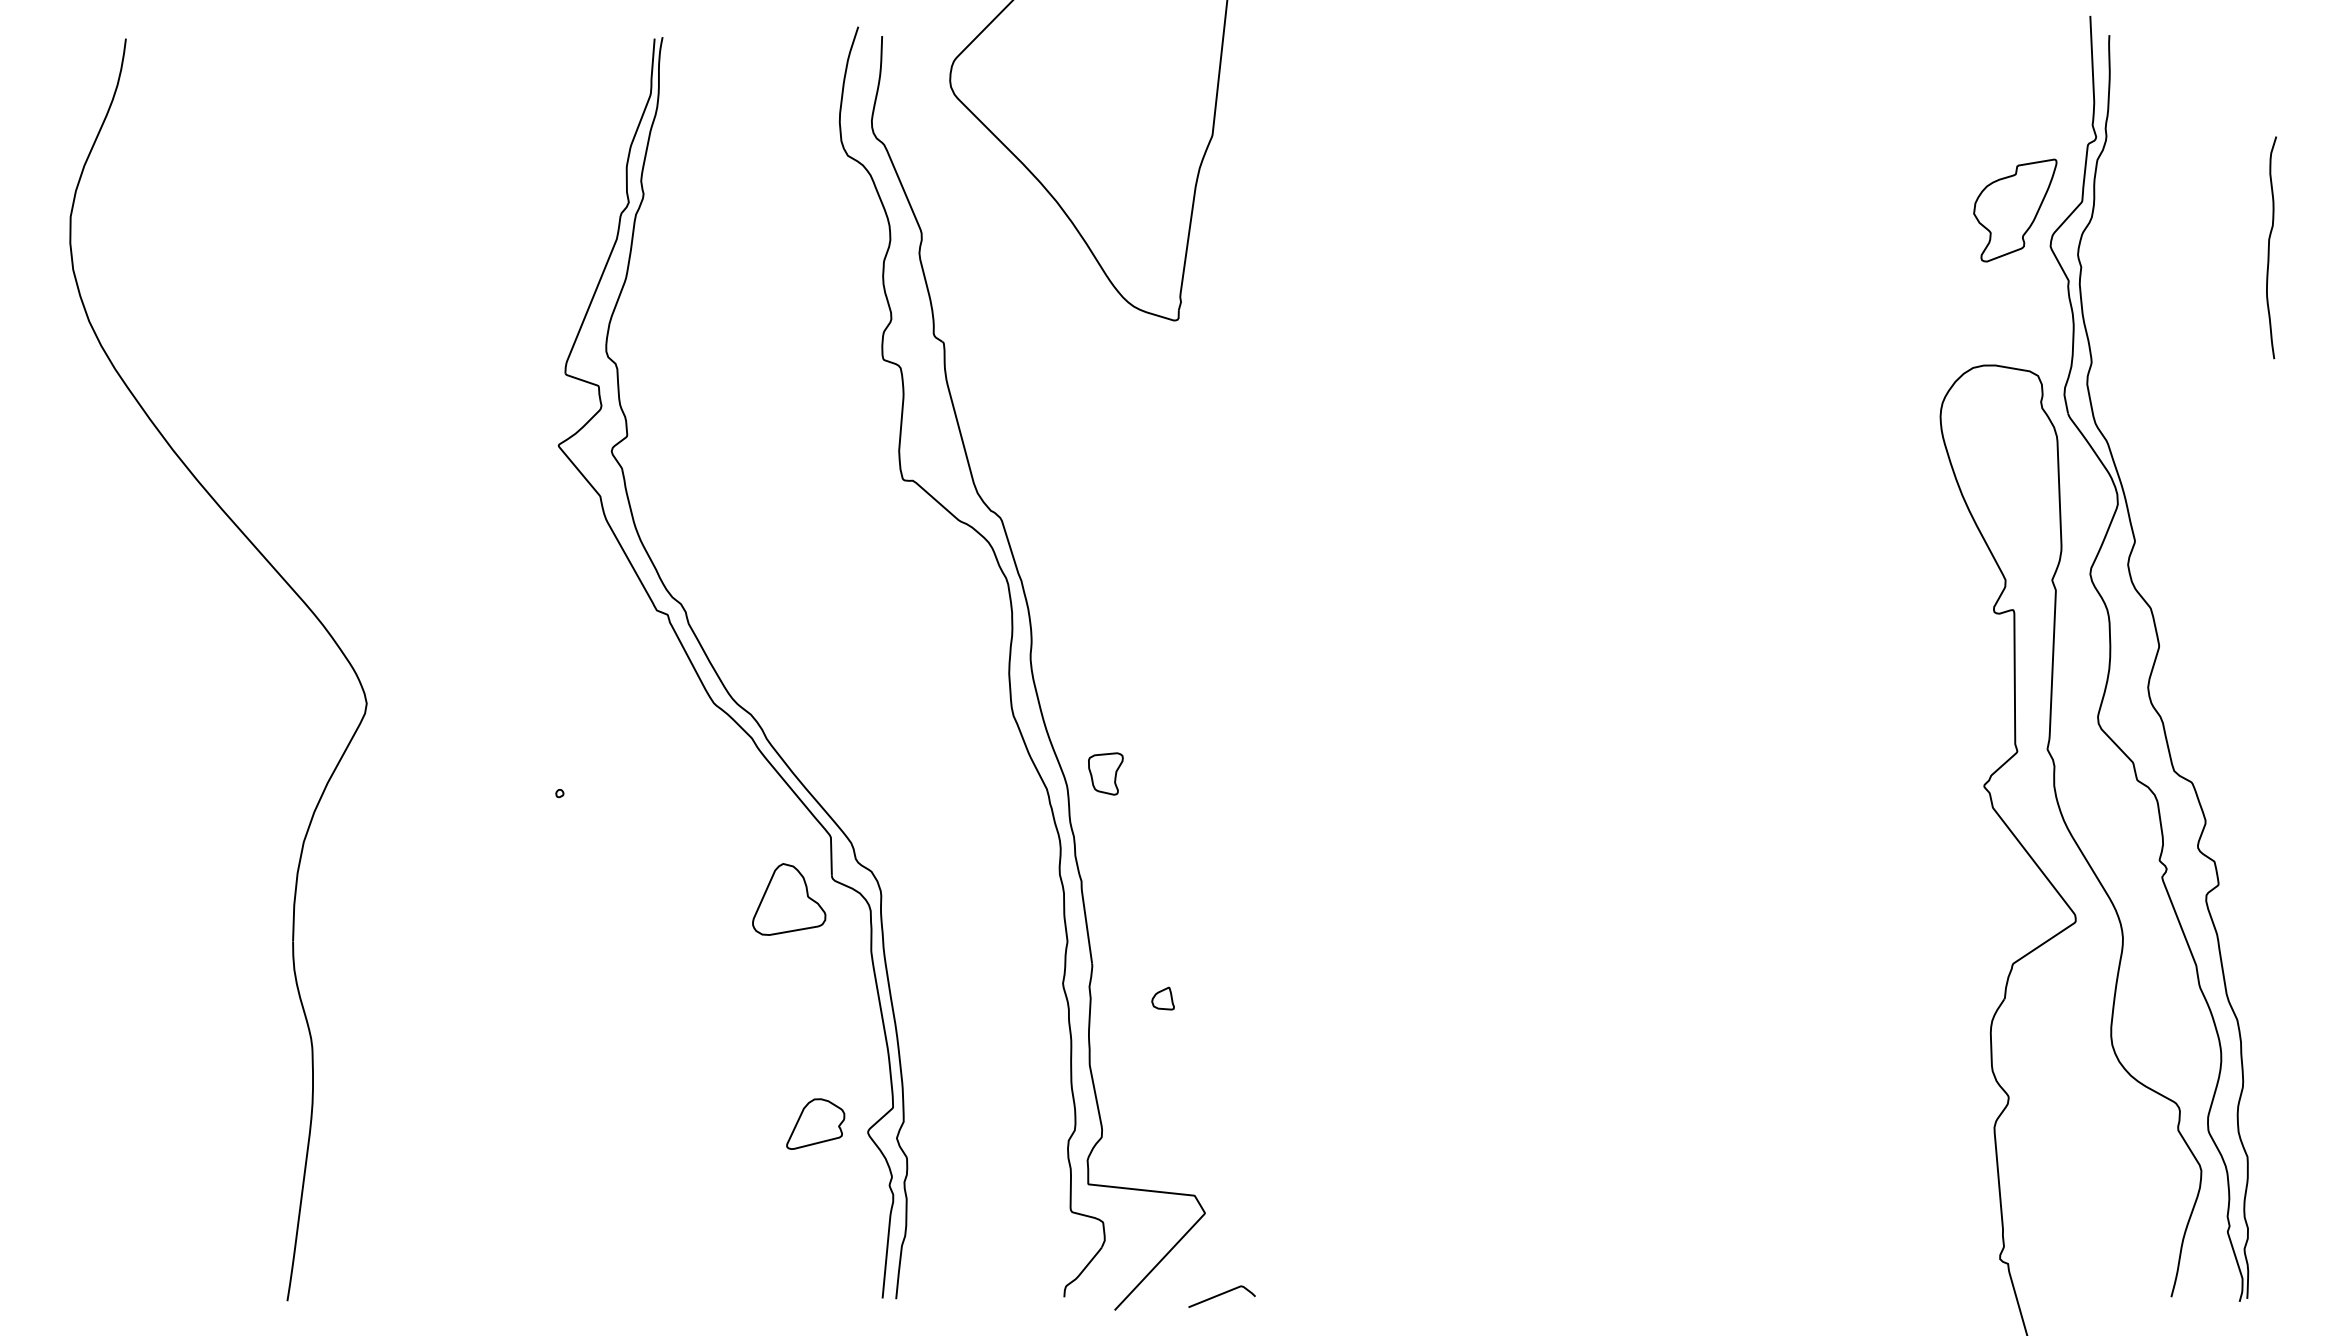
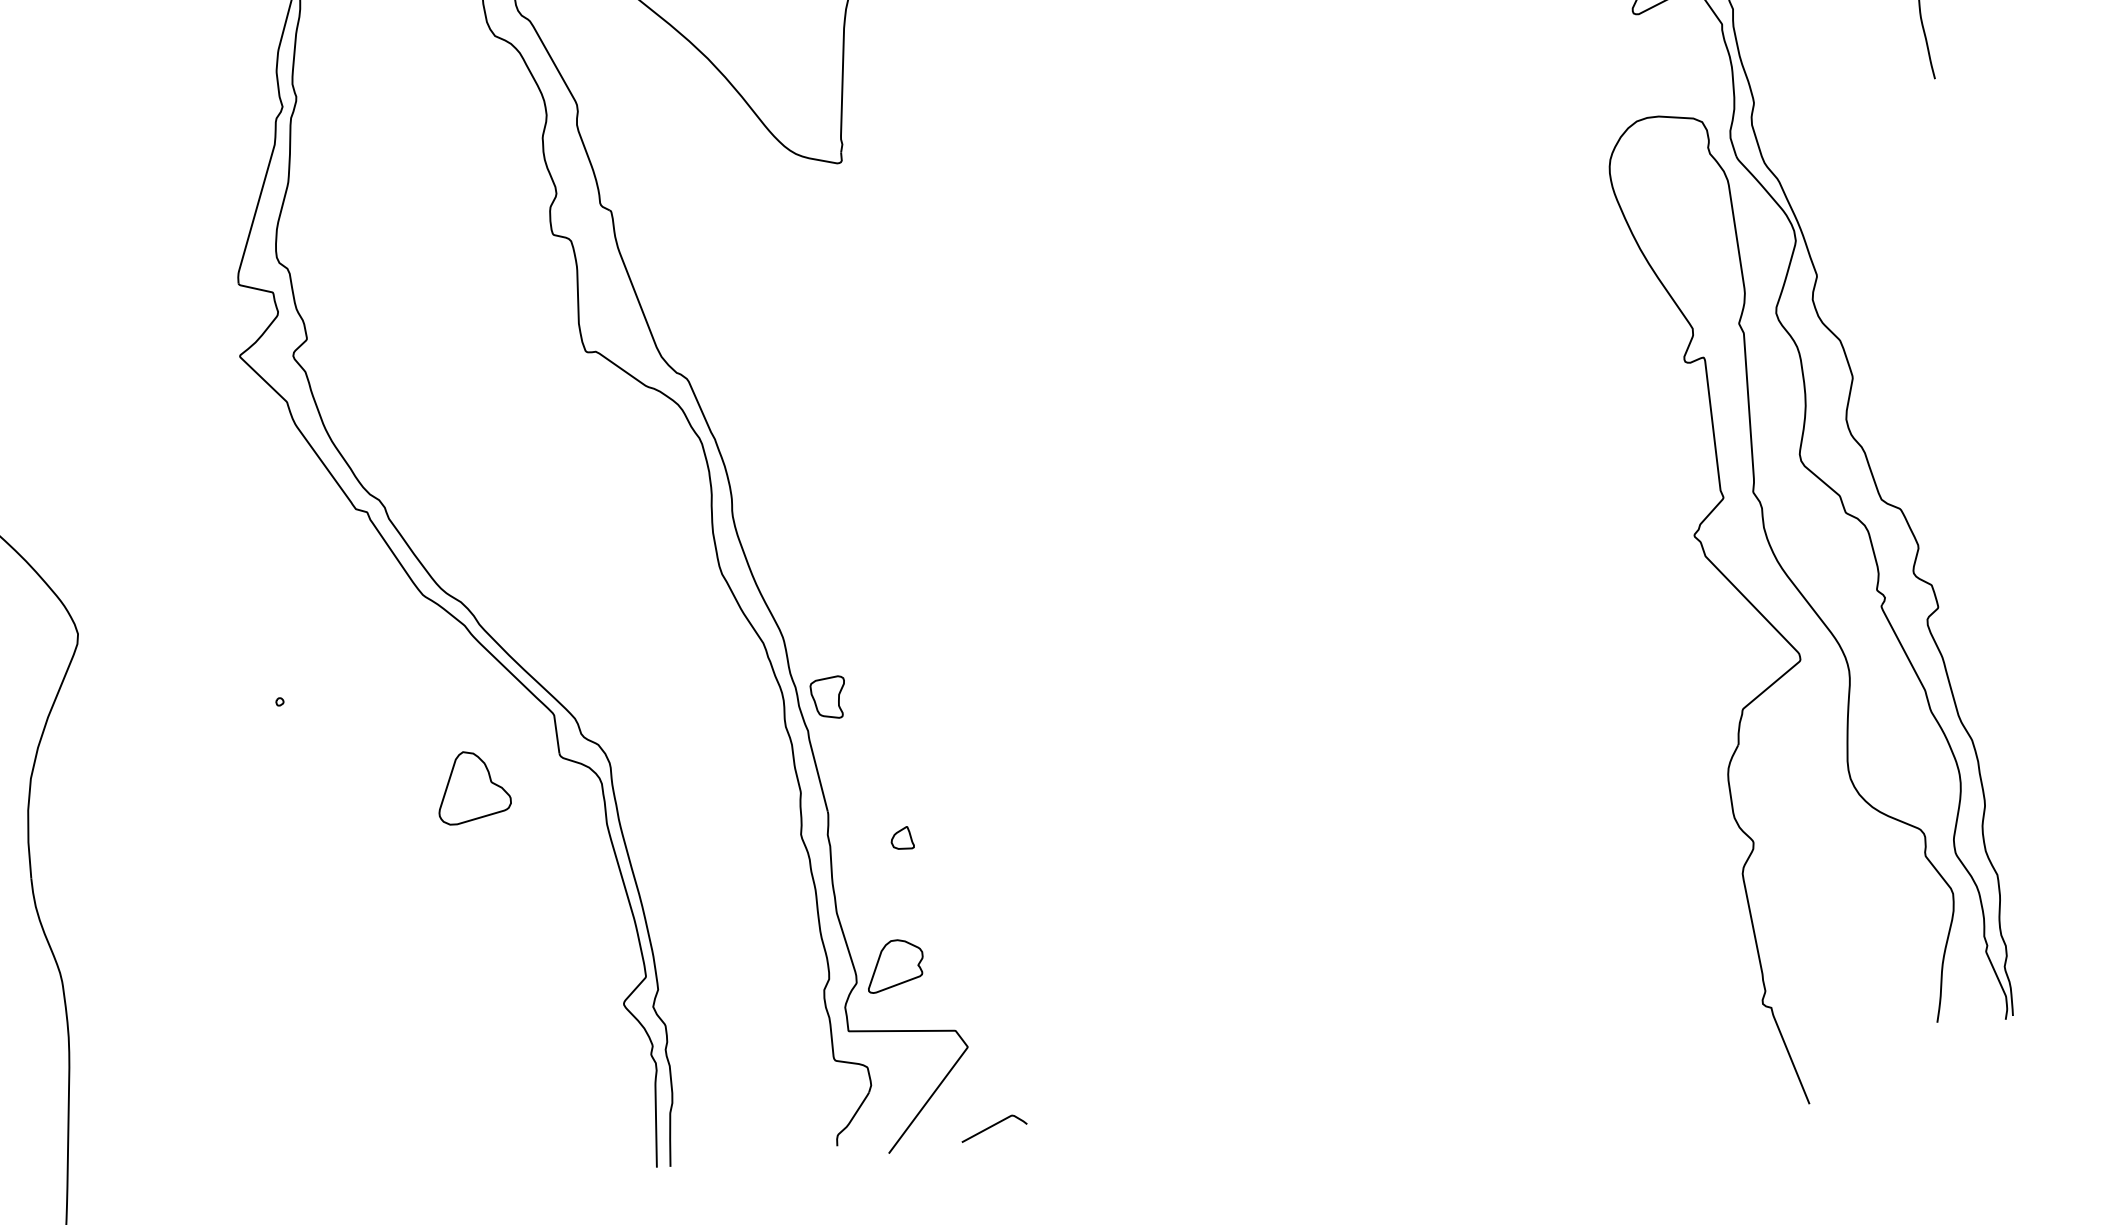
part: (1105, 773) -> (828, 697), moved
part: (789, 899) -> (473, 786), moved
part: (815, 1123) -> (894, 964), moved

